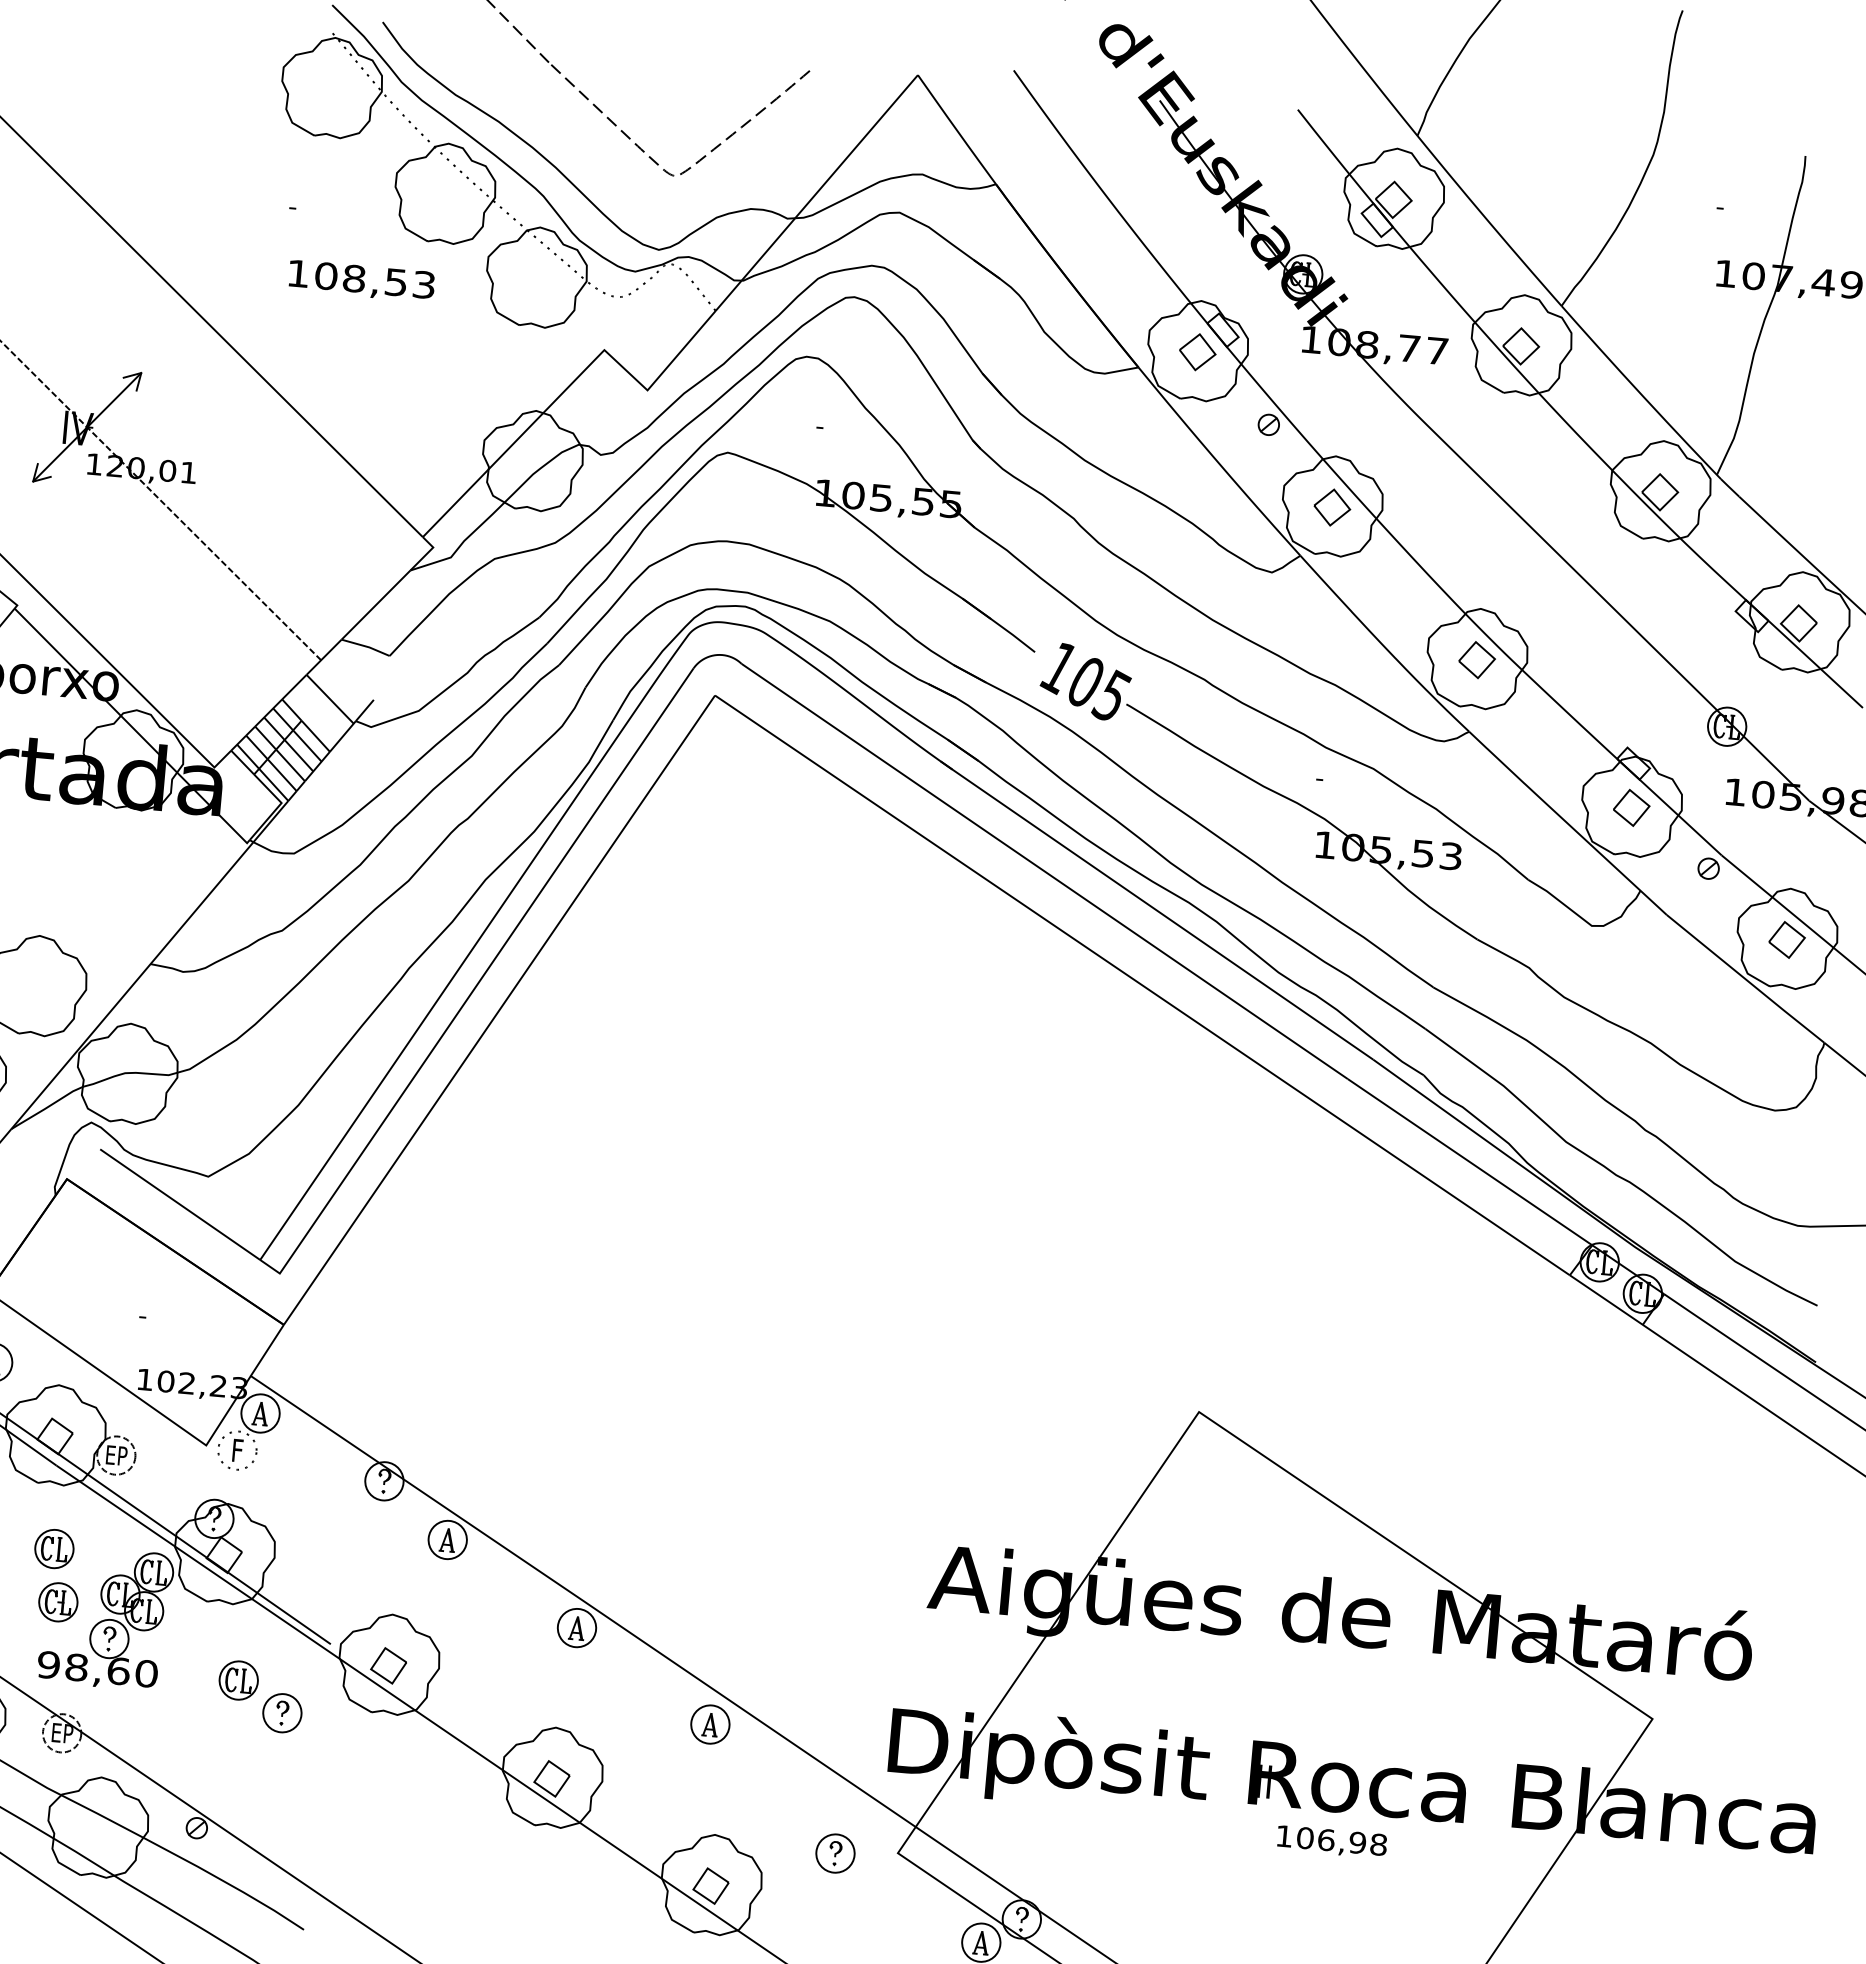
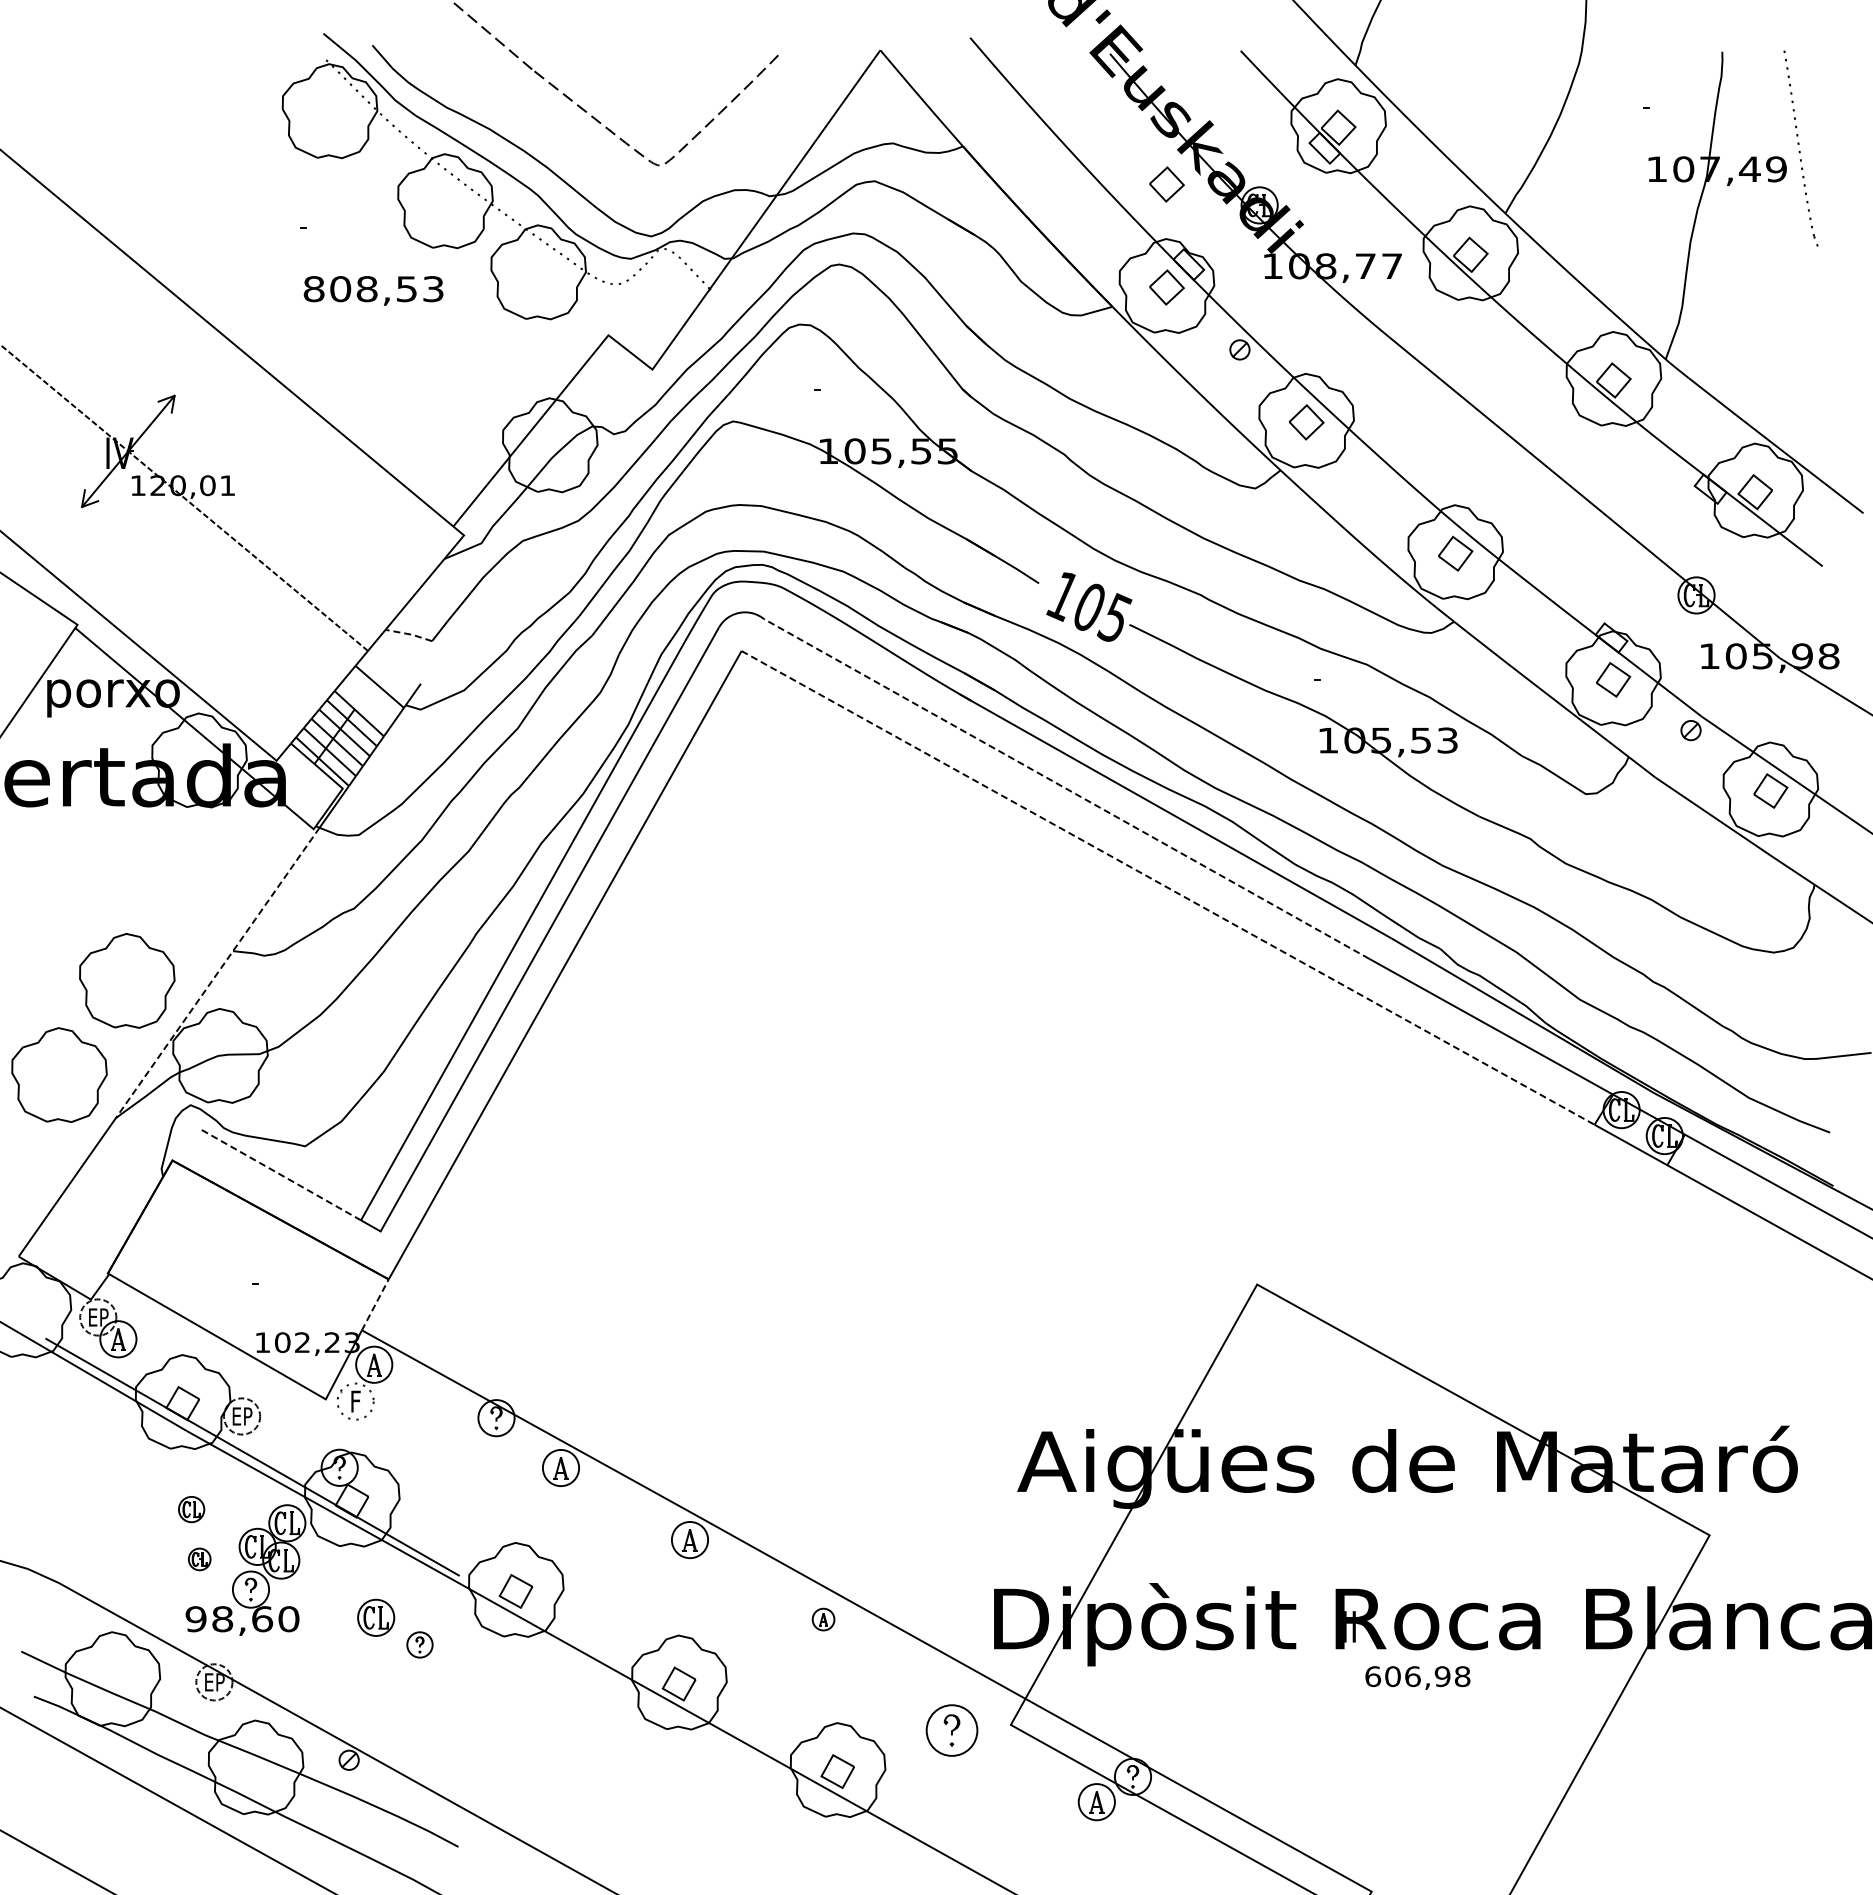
part: (1206, 243) -> (1166, 184), added
text: (297, 274) -> (313, 289), 108,53 -> 808,53
line: (366, 646) -> (409, 634), solid -> dashed
line: (1044, 871) -> (1066, 788), solid -> dashed
line: (132, 985) -> (217, 972), solid -> dashed
line: (1142, 985) -> (1168, 887), solid -> dashed
line: (180, 1205) -> (281, 1175), solid -> dashed
line: (267, 1351) -> (375, 1305), solid -> dashed
part: (54, 1548) -> (191, 1509), size x0.7
part: (57, 1602) -> (199, 1559), size x0.6
part: (281, 1712) -> (419, 1644), size x0.7
part: (710, 1724) -> (823, 1619), size x0.6
text: (1284, 1836) -> (1373, 1676), 106,98 -> 606,98
part: (835, 1853) -> (952, 1730), size x1.4

